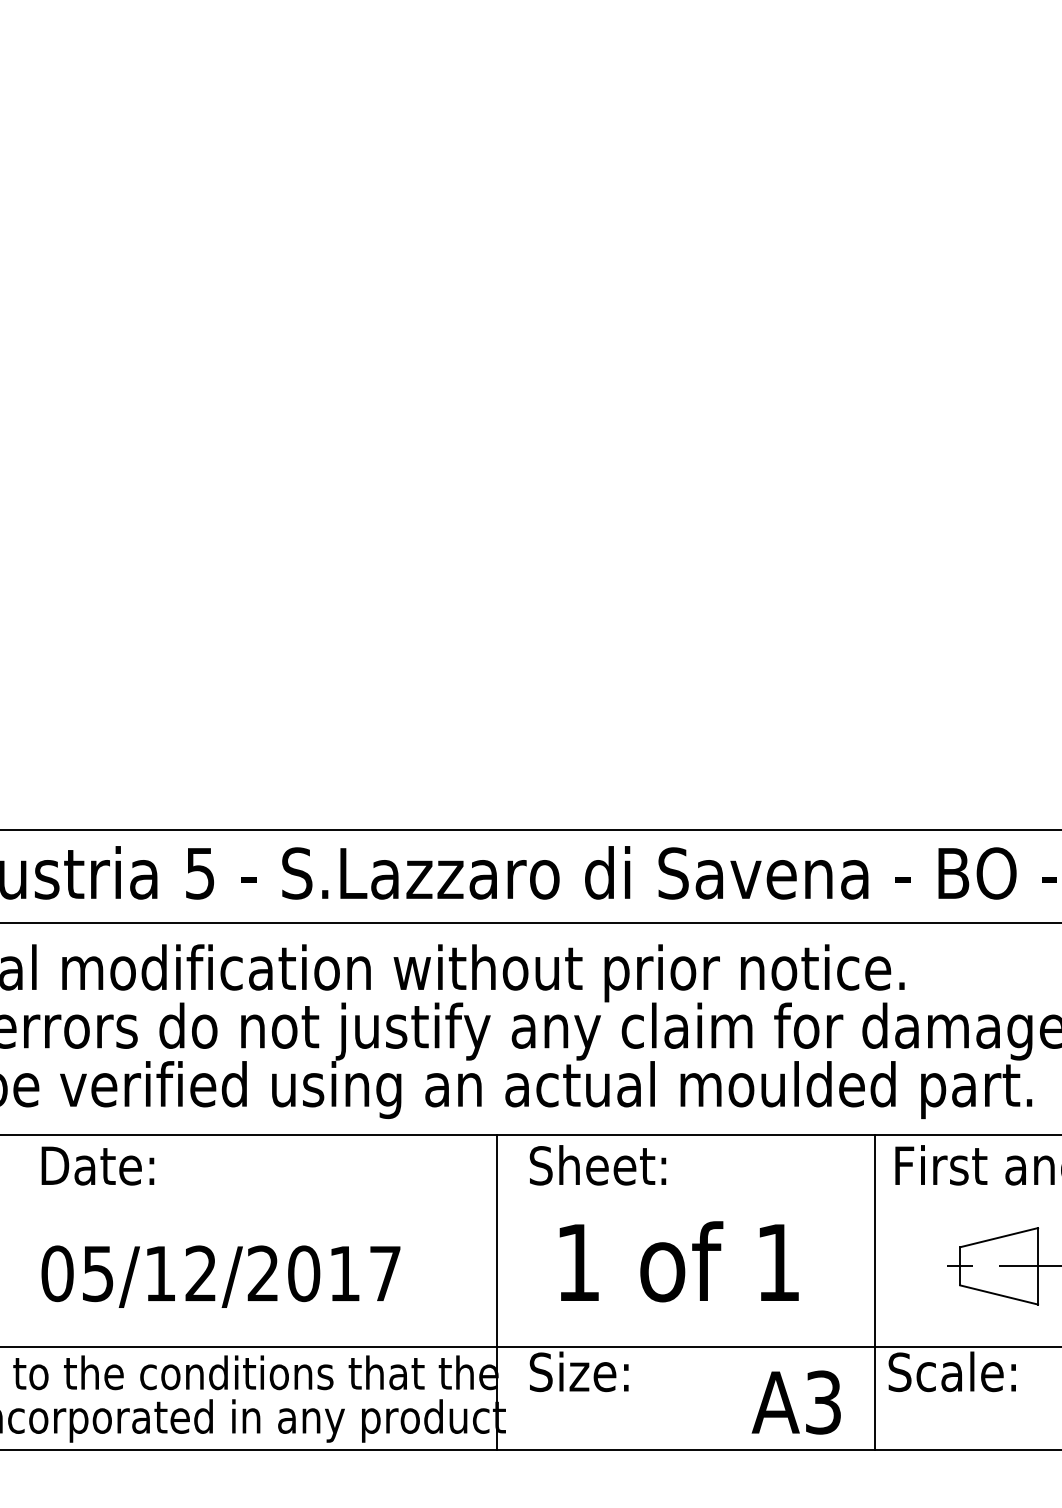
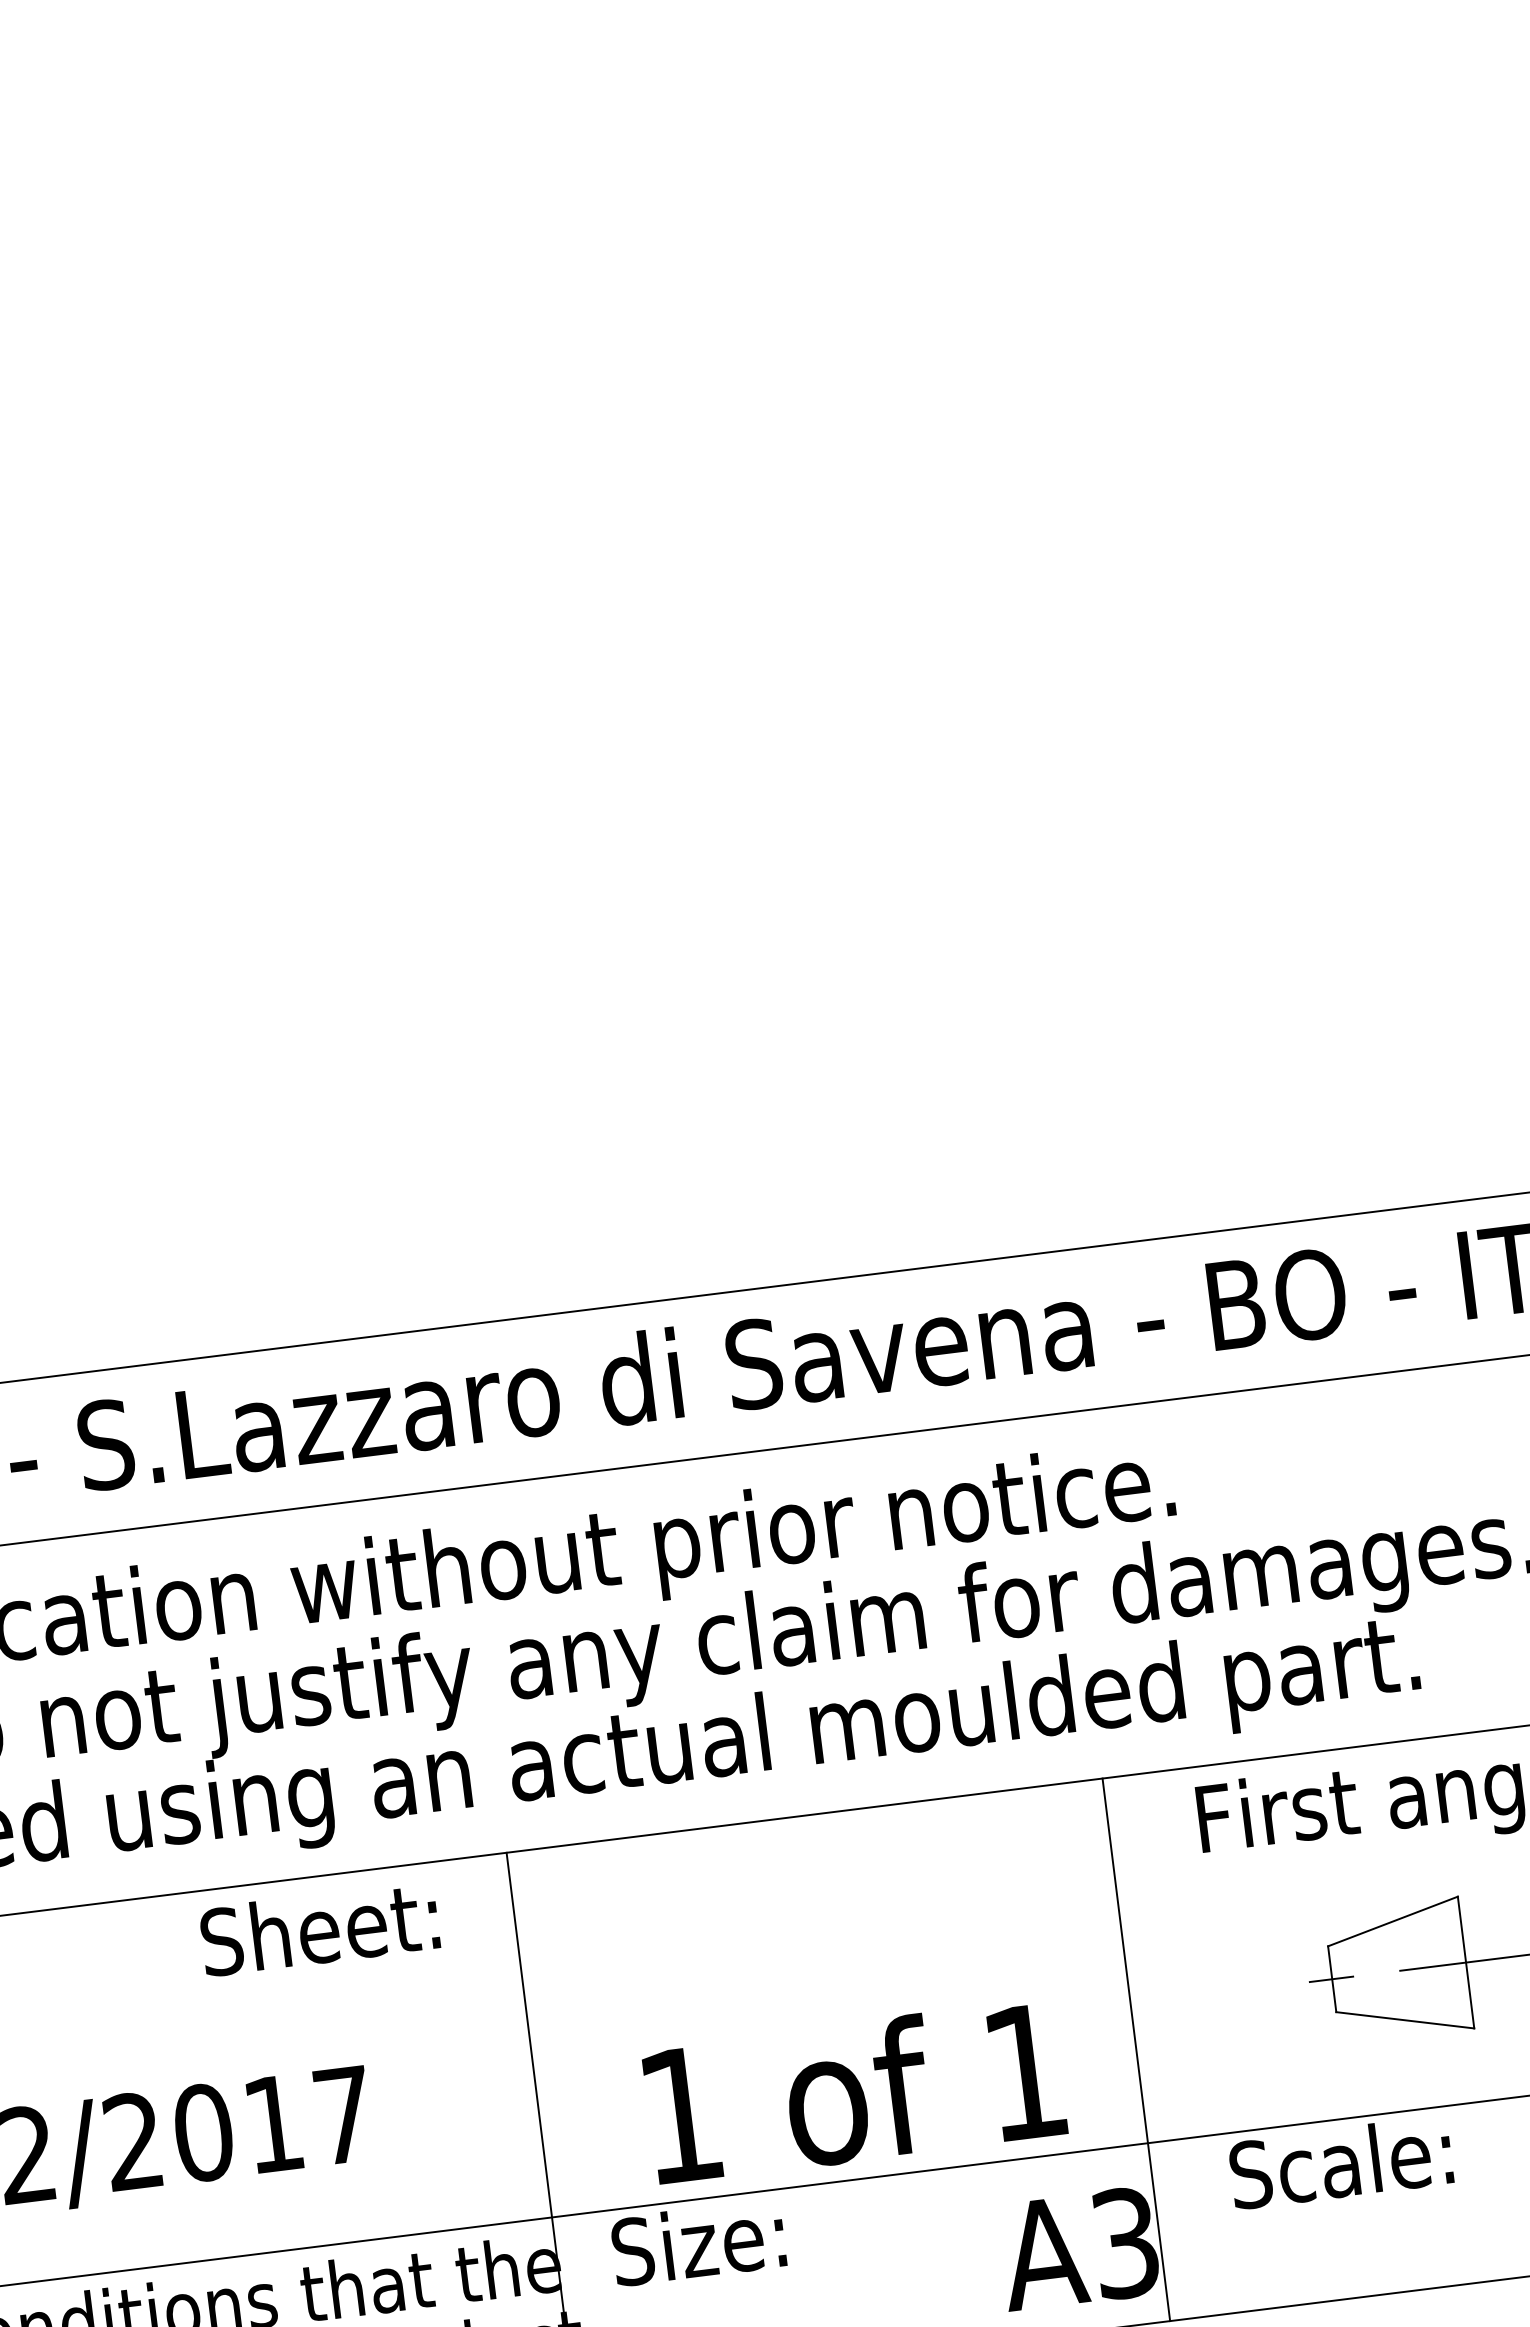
text: (597, 1165) -> (318, 1929), moved
text: (678, 1261) -> (853, 2091), moved
line: (875, 1292) -> (1136, 2049), moved

